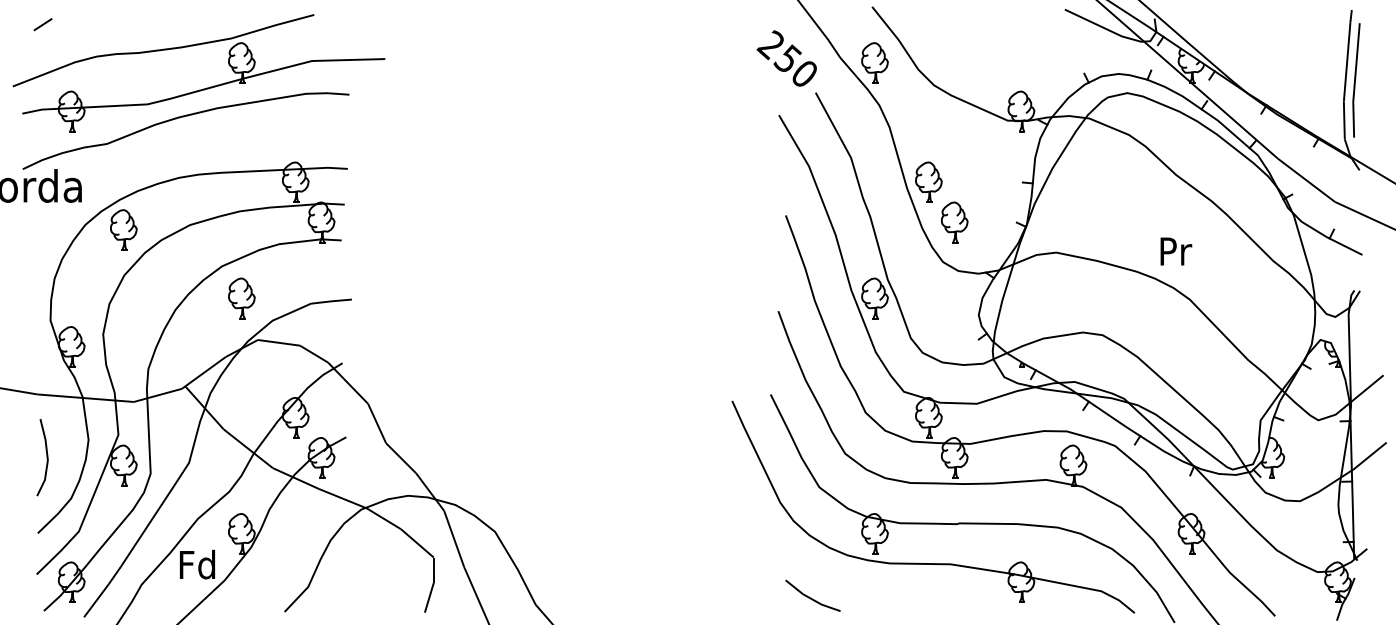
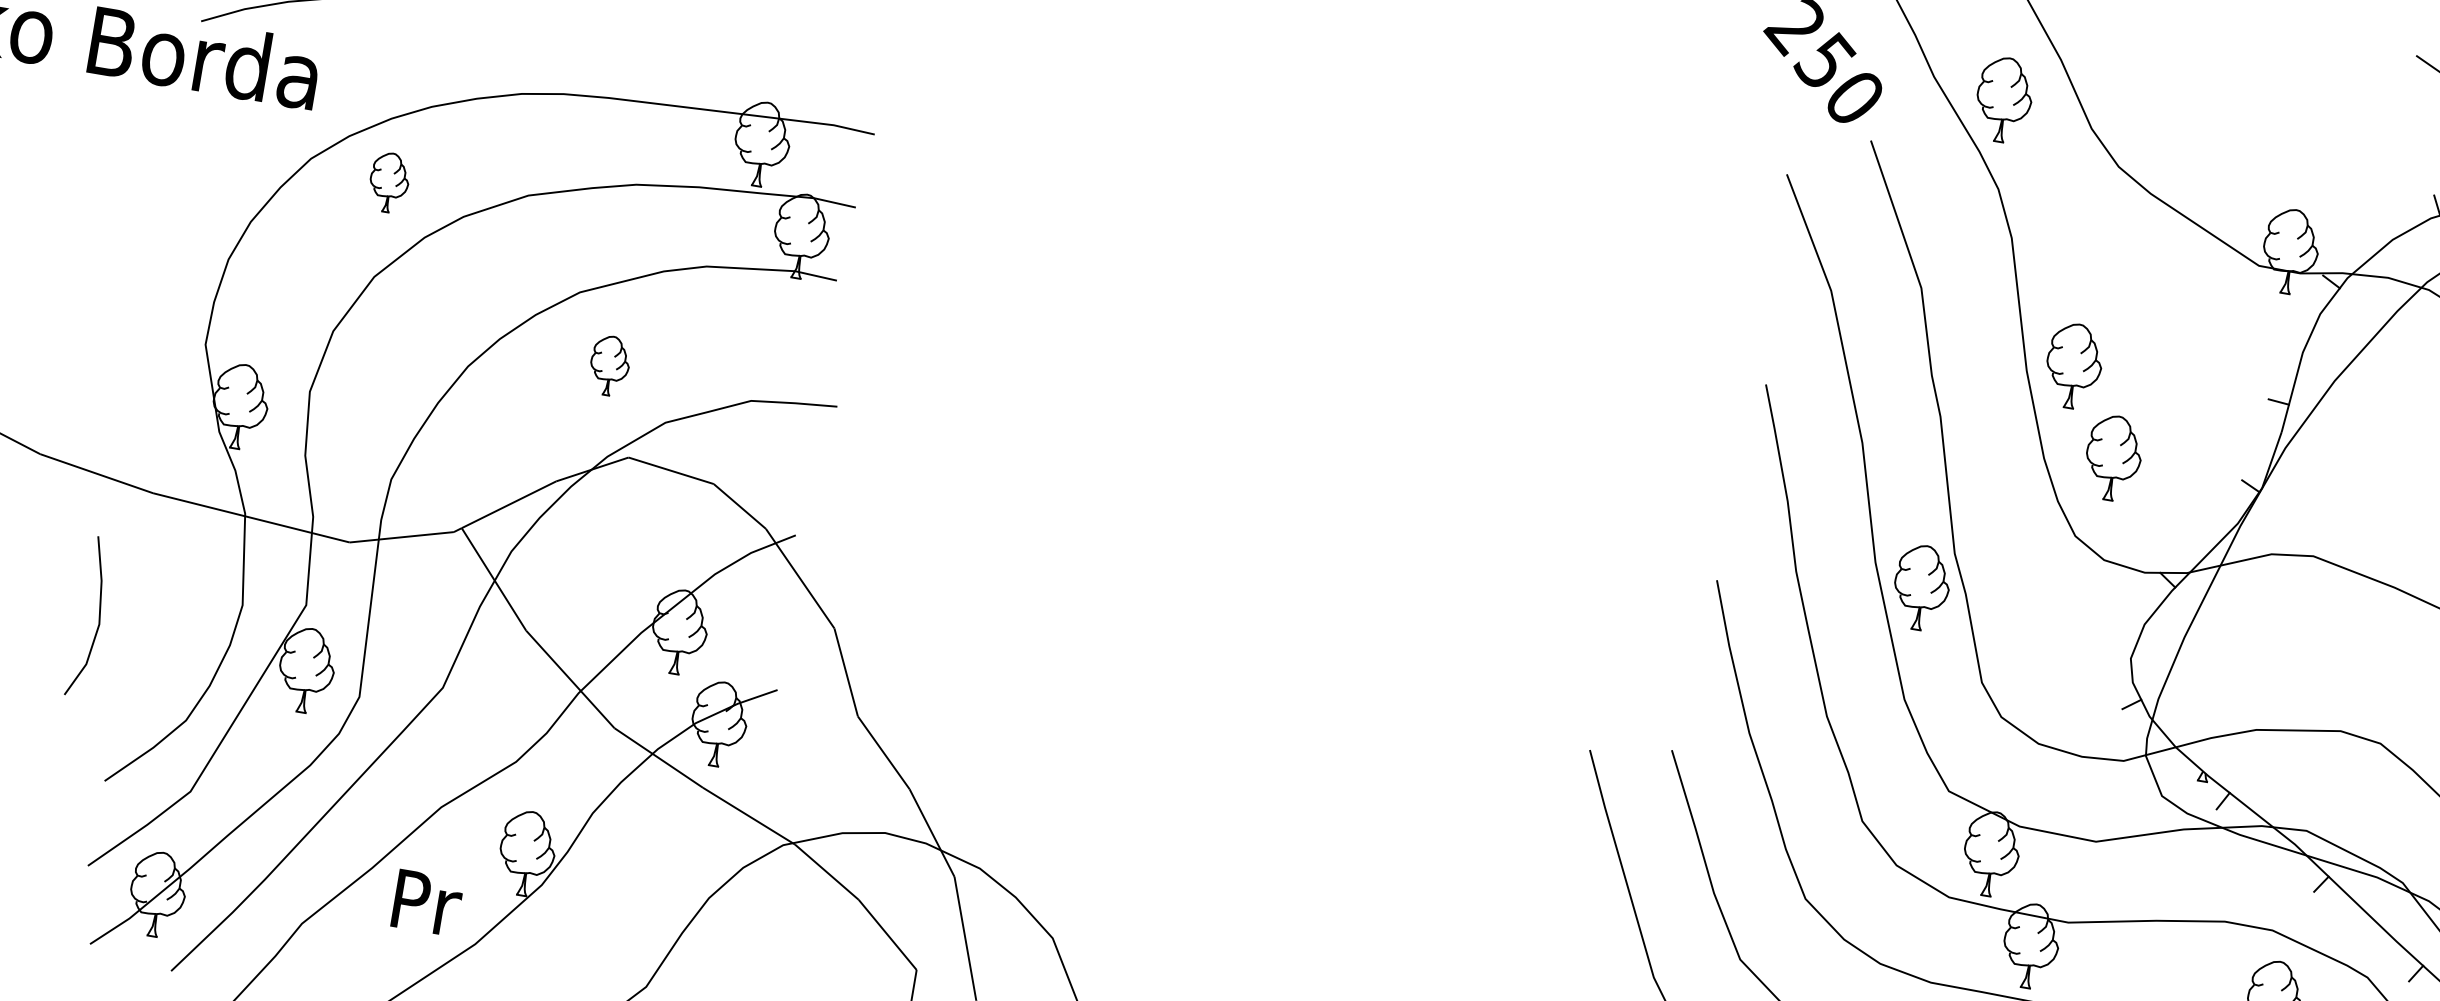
part: (123, 229) -> (388, 181), size x0.7
part: (241, 298) -> (608, 365), size x0.7
line: (46, 457) -> (97, 618), moved
text: (197, 564) -> (424, 901), Fd -> Pr

